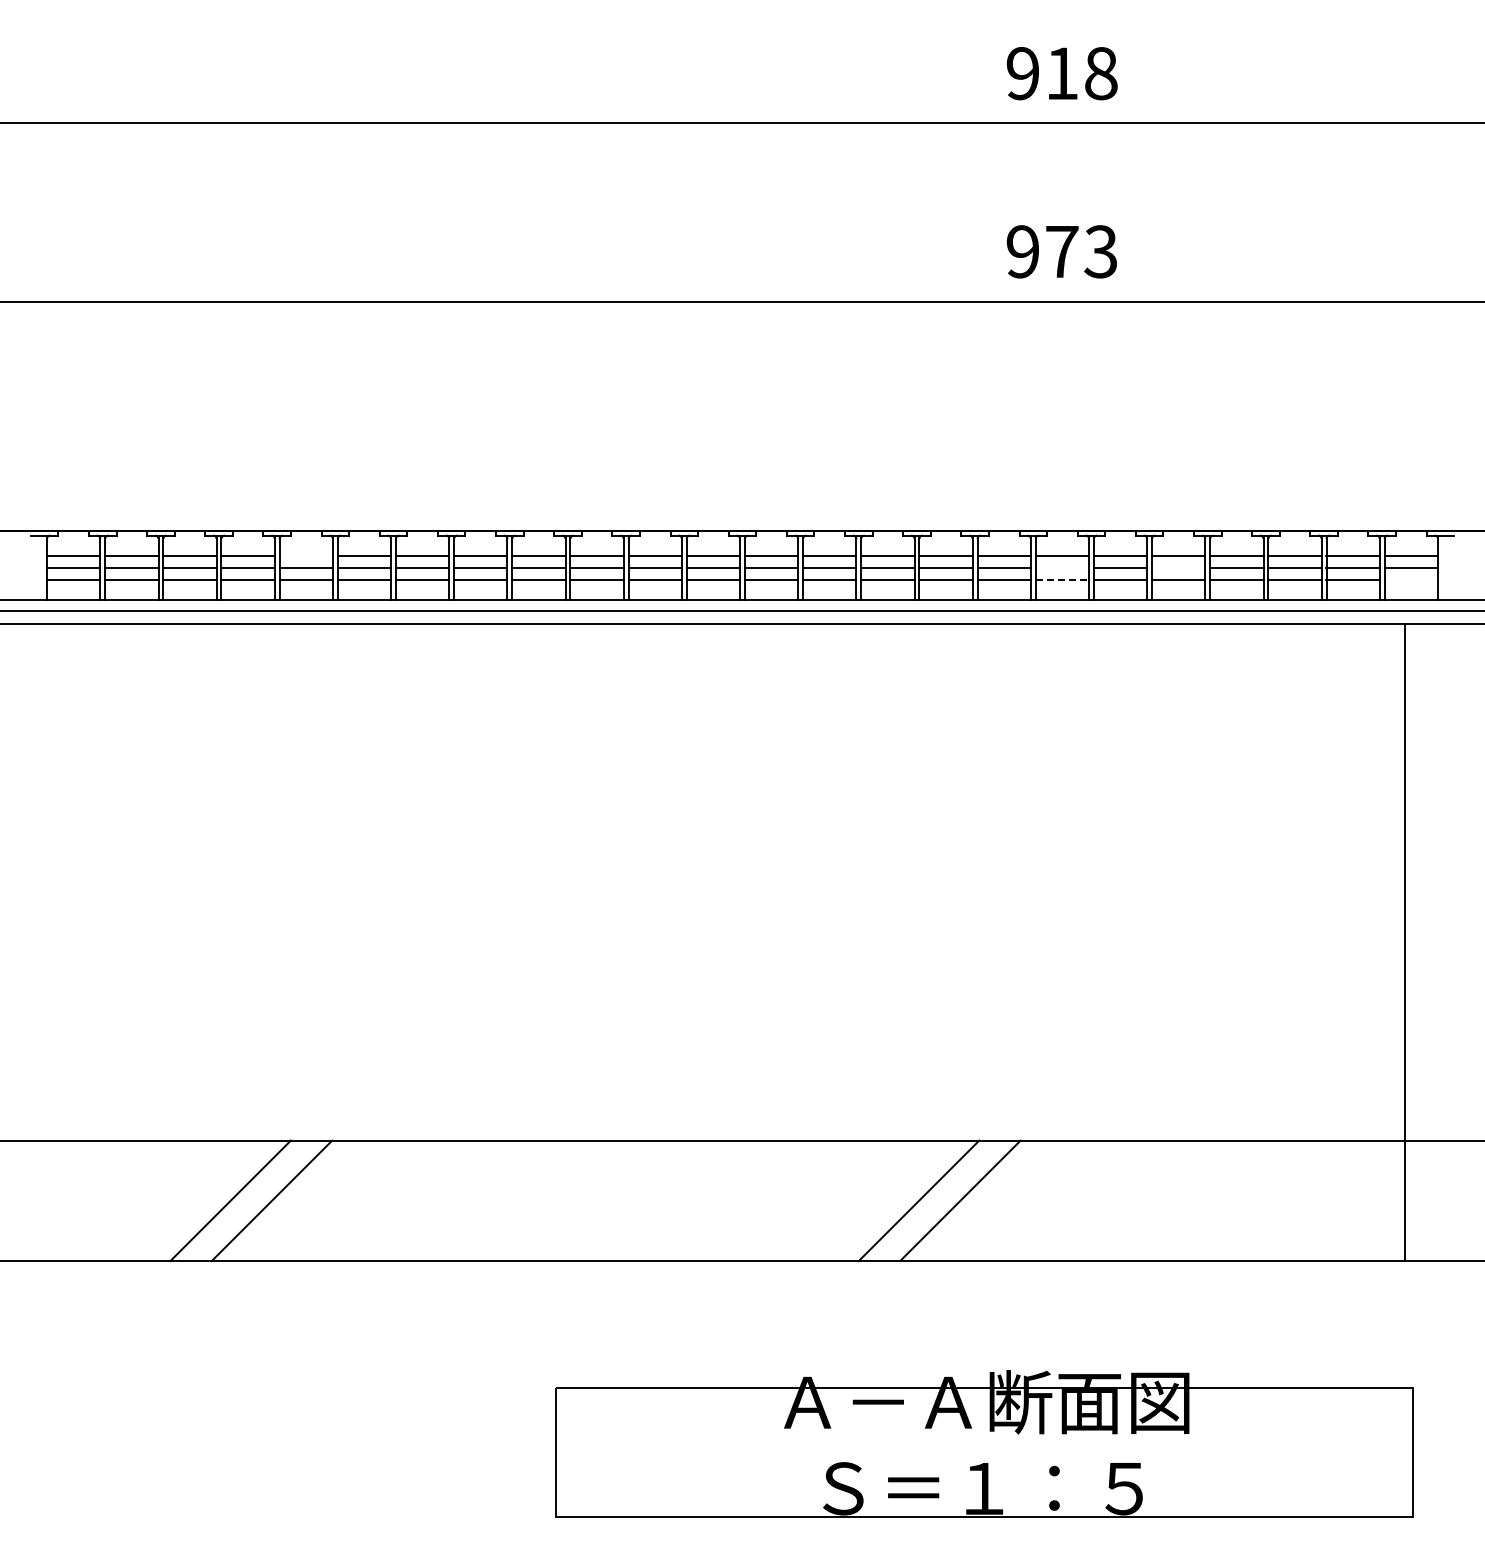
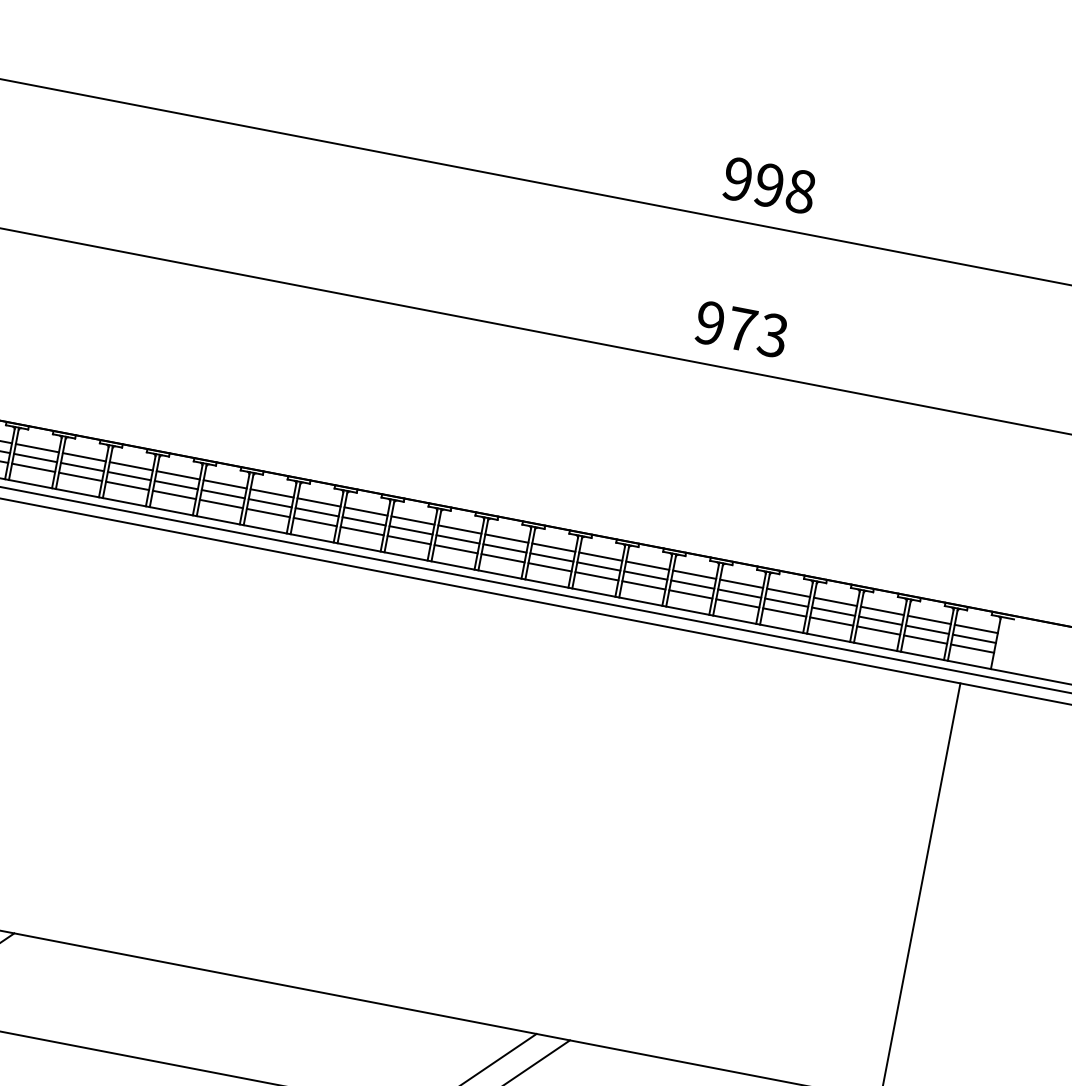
text: (1062, 73) -> (769, 185), 918 -> 998
line: (305, 555) -> (83, 456), added
line: (1062, 567) -> (692, 584), added
line: (1178, 567) -> (786, 602), added
line: (1062, 580) -> (690, 594), dashed -> solid
line: (1410, 580) -> (971, 648), added

